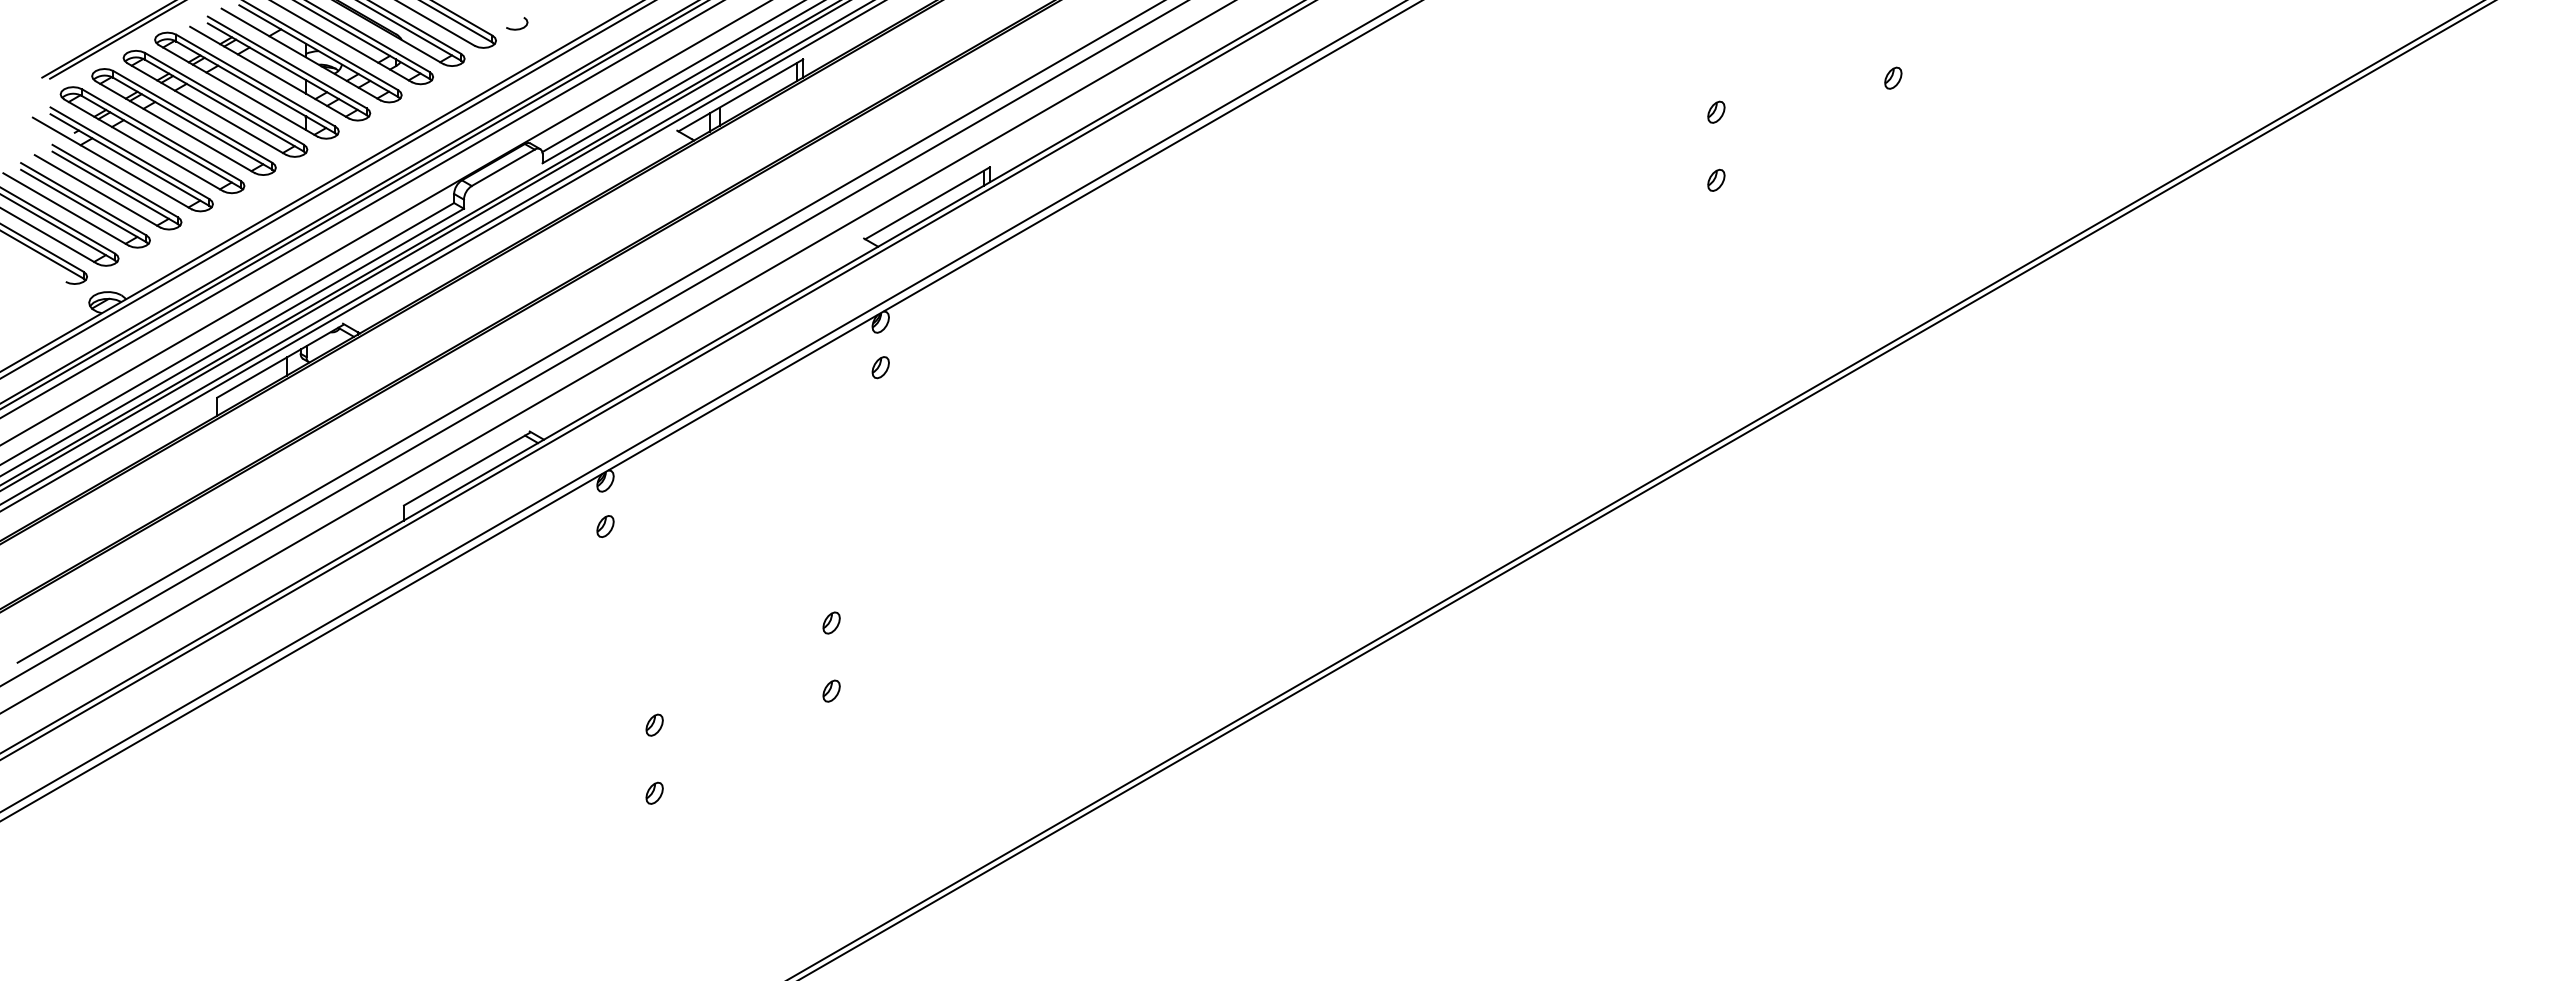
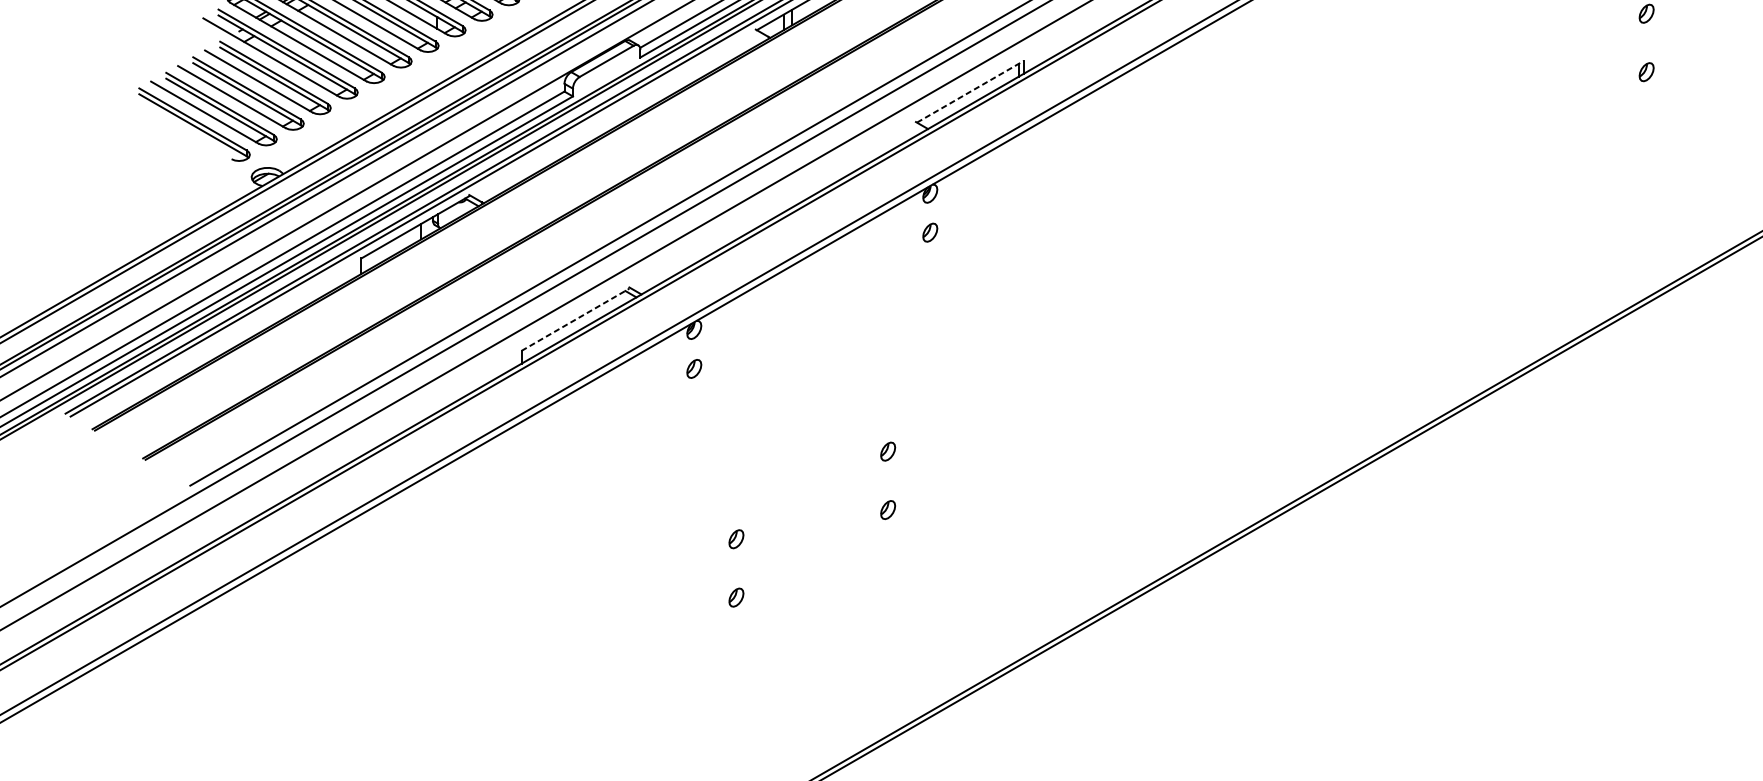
line: (927, 203) -> (970, 91), solid -> dashed
line: (466, 469) -> (575, 320), solid -> dashed

